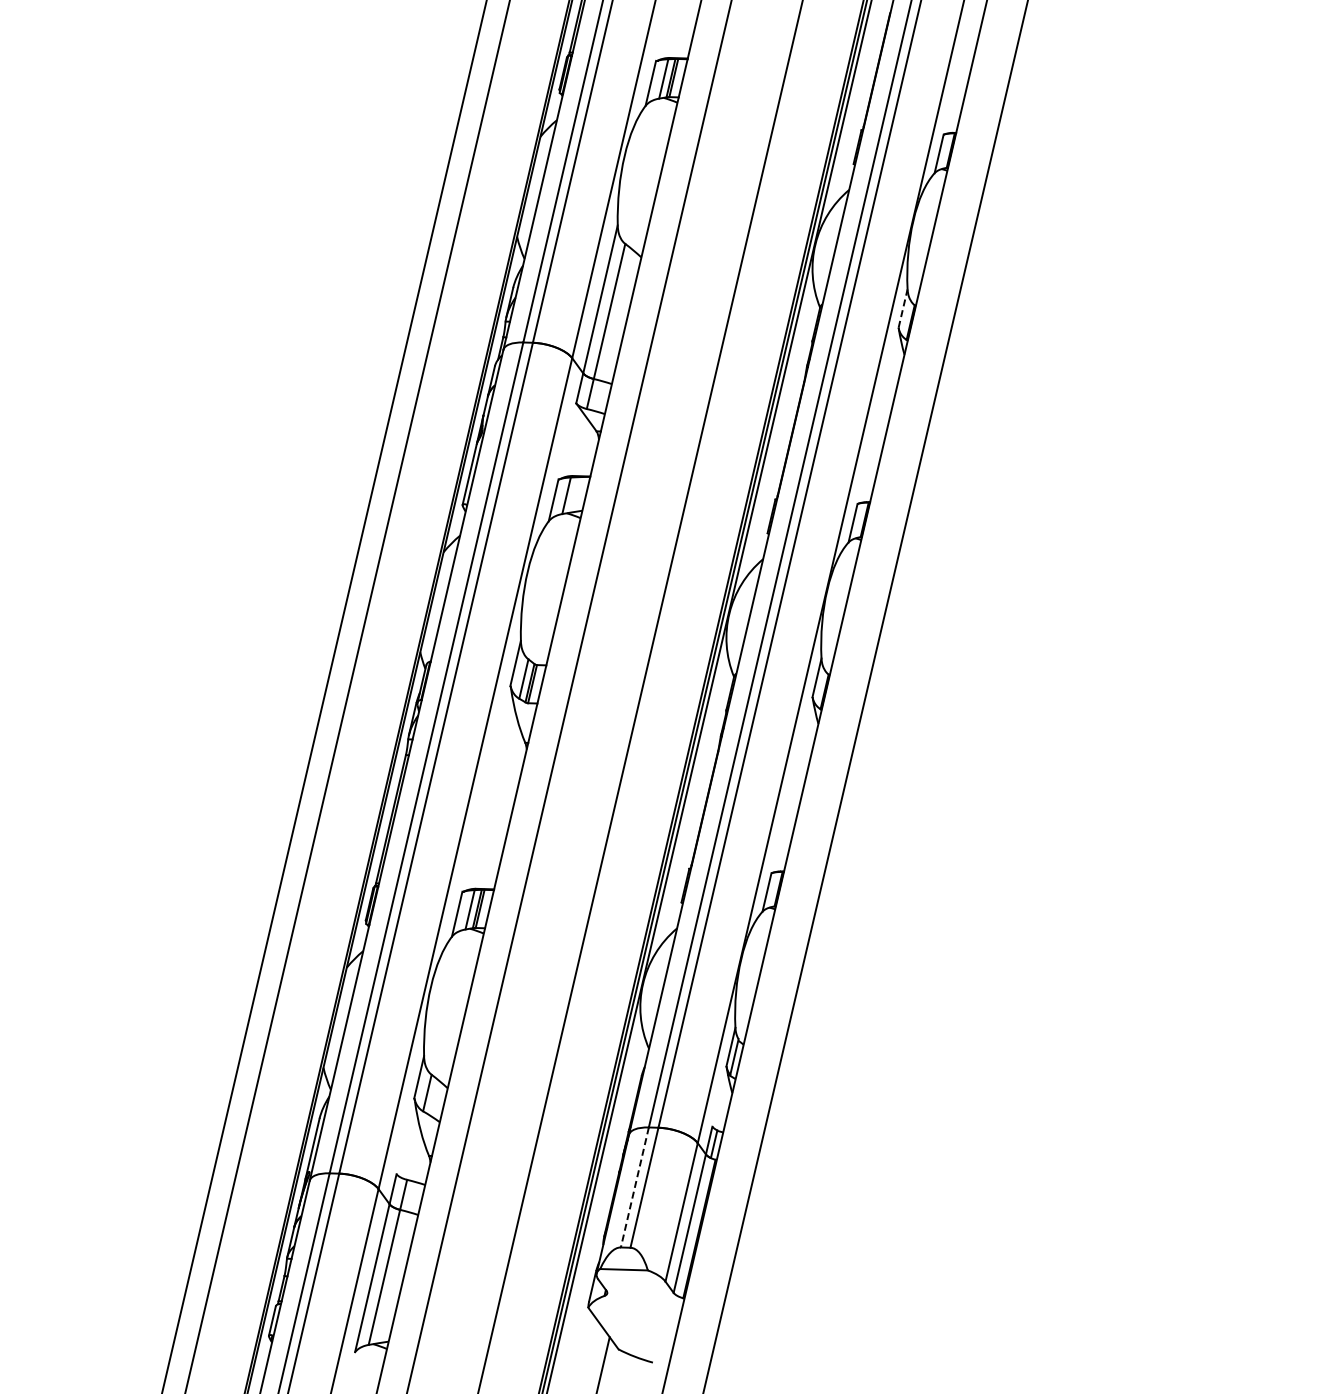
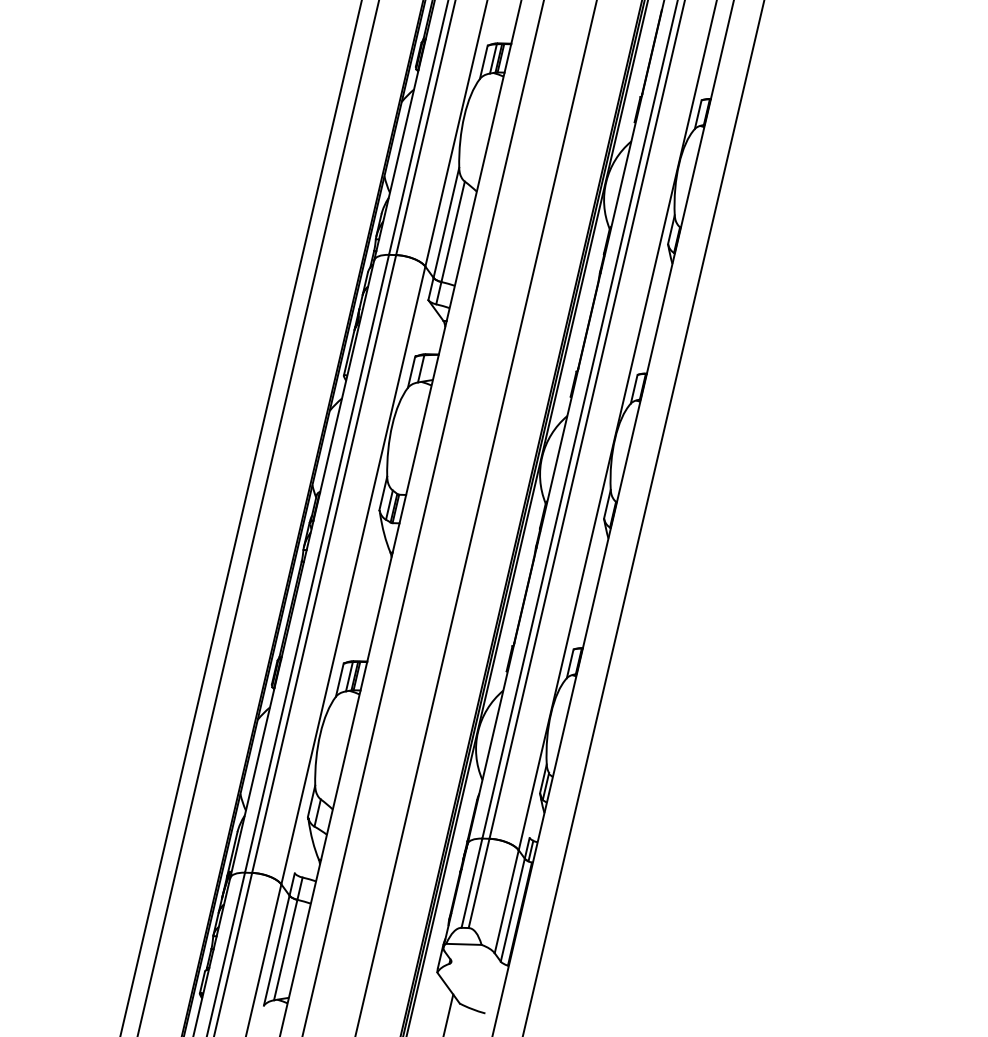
line: (903, 308) -> (671, 229), dashed -> solid
line: (634, 1187) -> (471, 883), dashed -> solid

